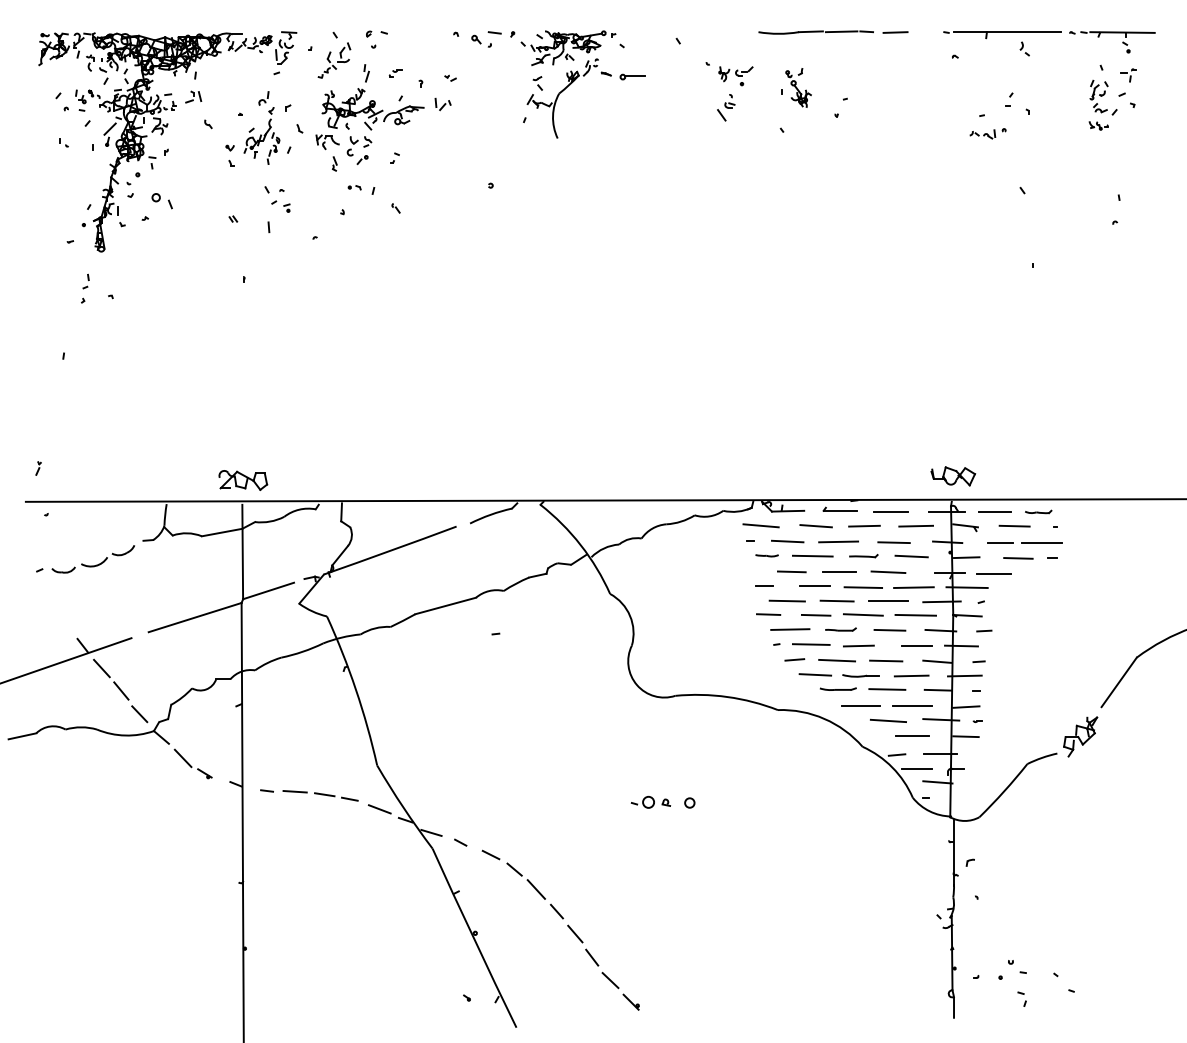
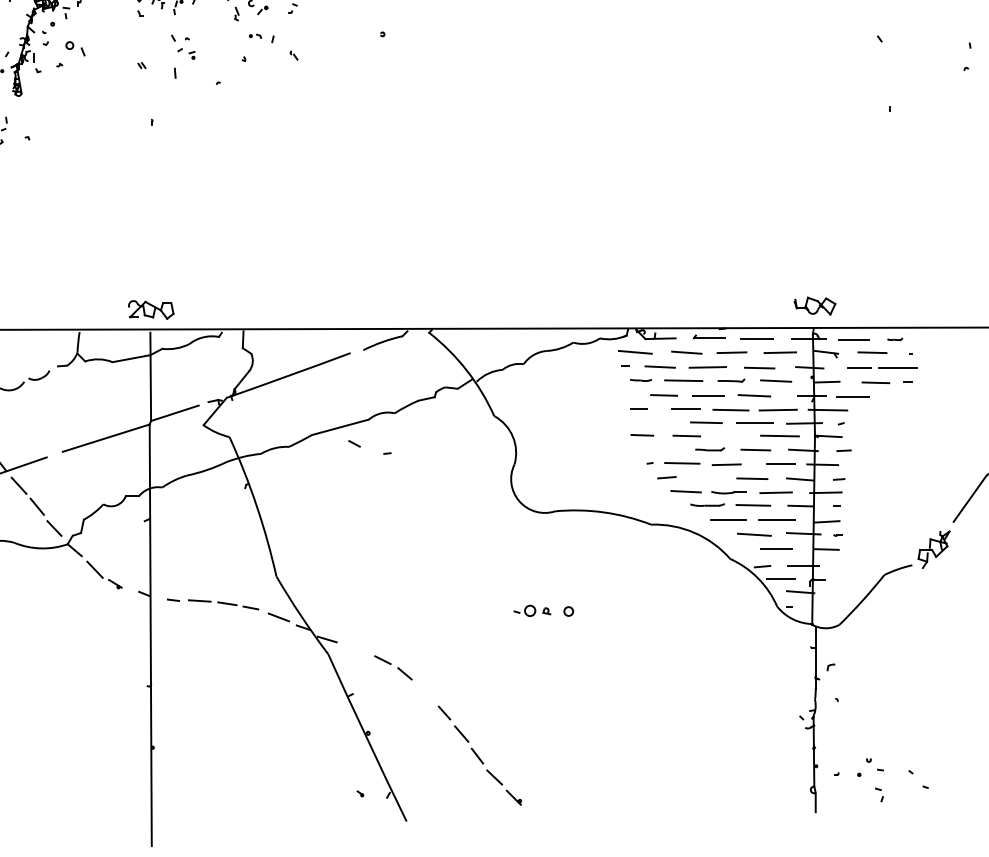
part: (1038, 511) -> (894, 338), size x0.6
line: (786, 600) -> (659, 422), removed
line: (863, 614) -> (731, 435), removed
line: (790, 629) -> (662, 449), removed
line: (837, 660) -> (706, 478), removed
line: (460, 842) -> (354, 443), moved
line: (535, 889) -> (424, 692), removed

